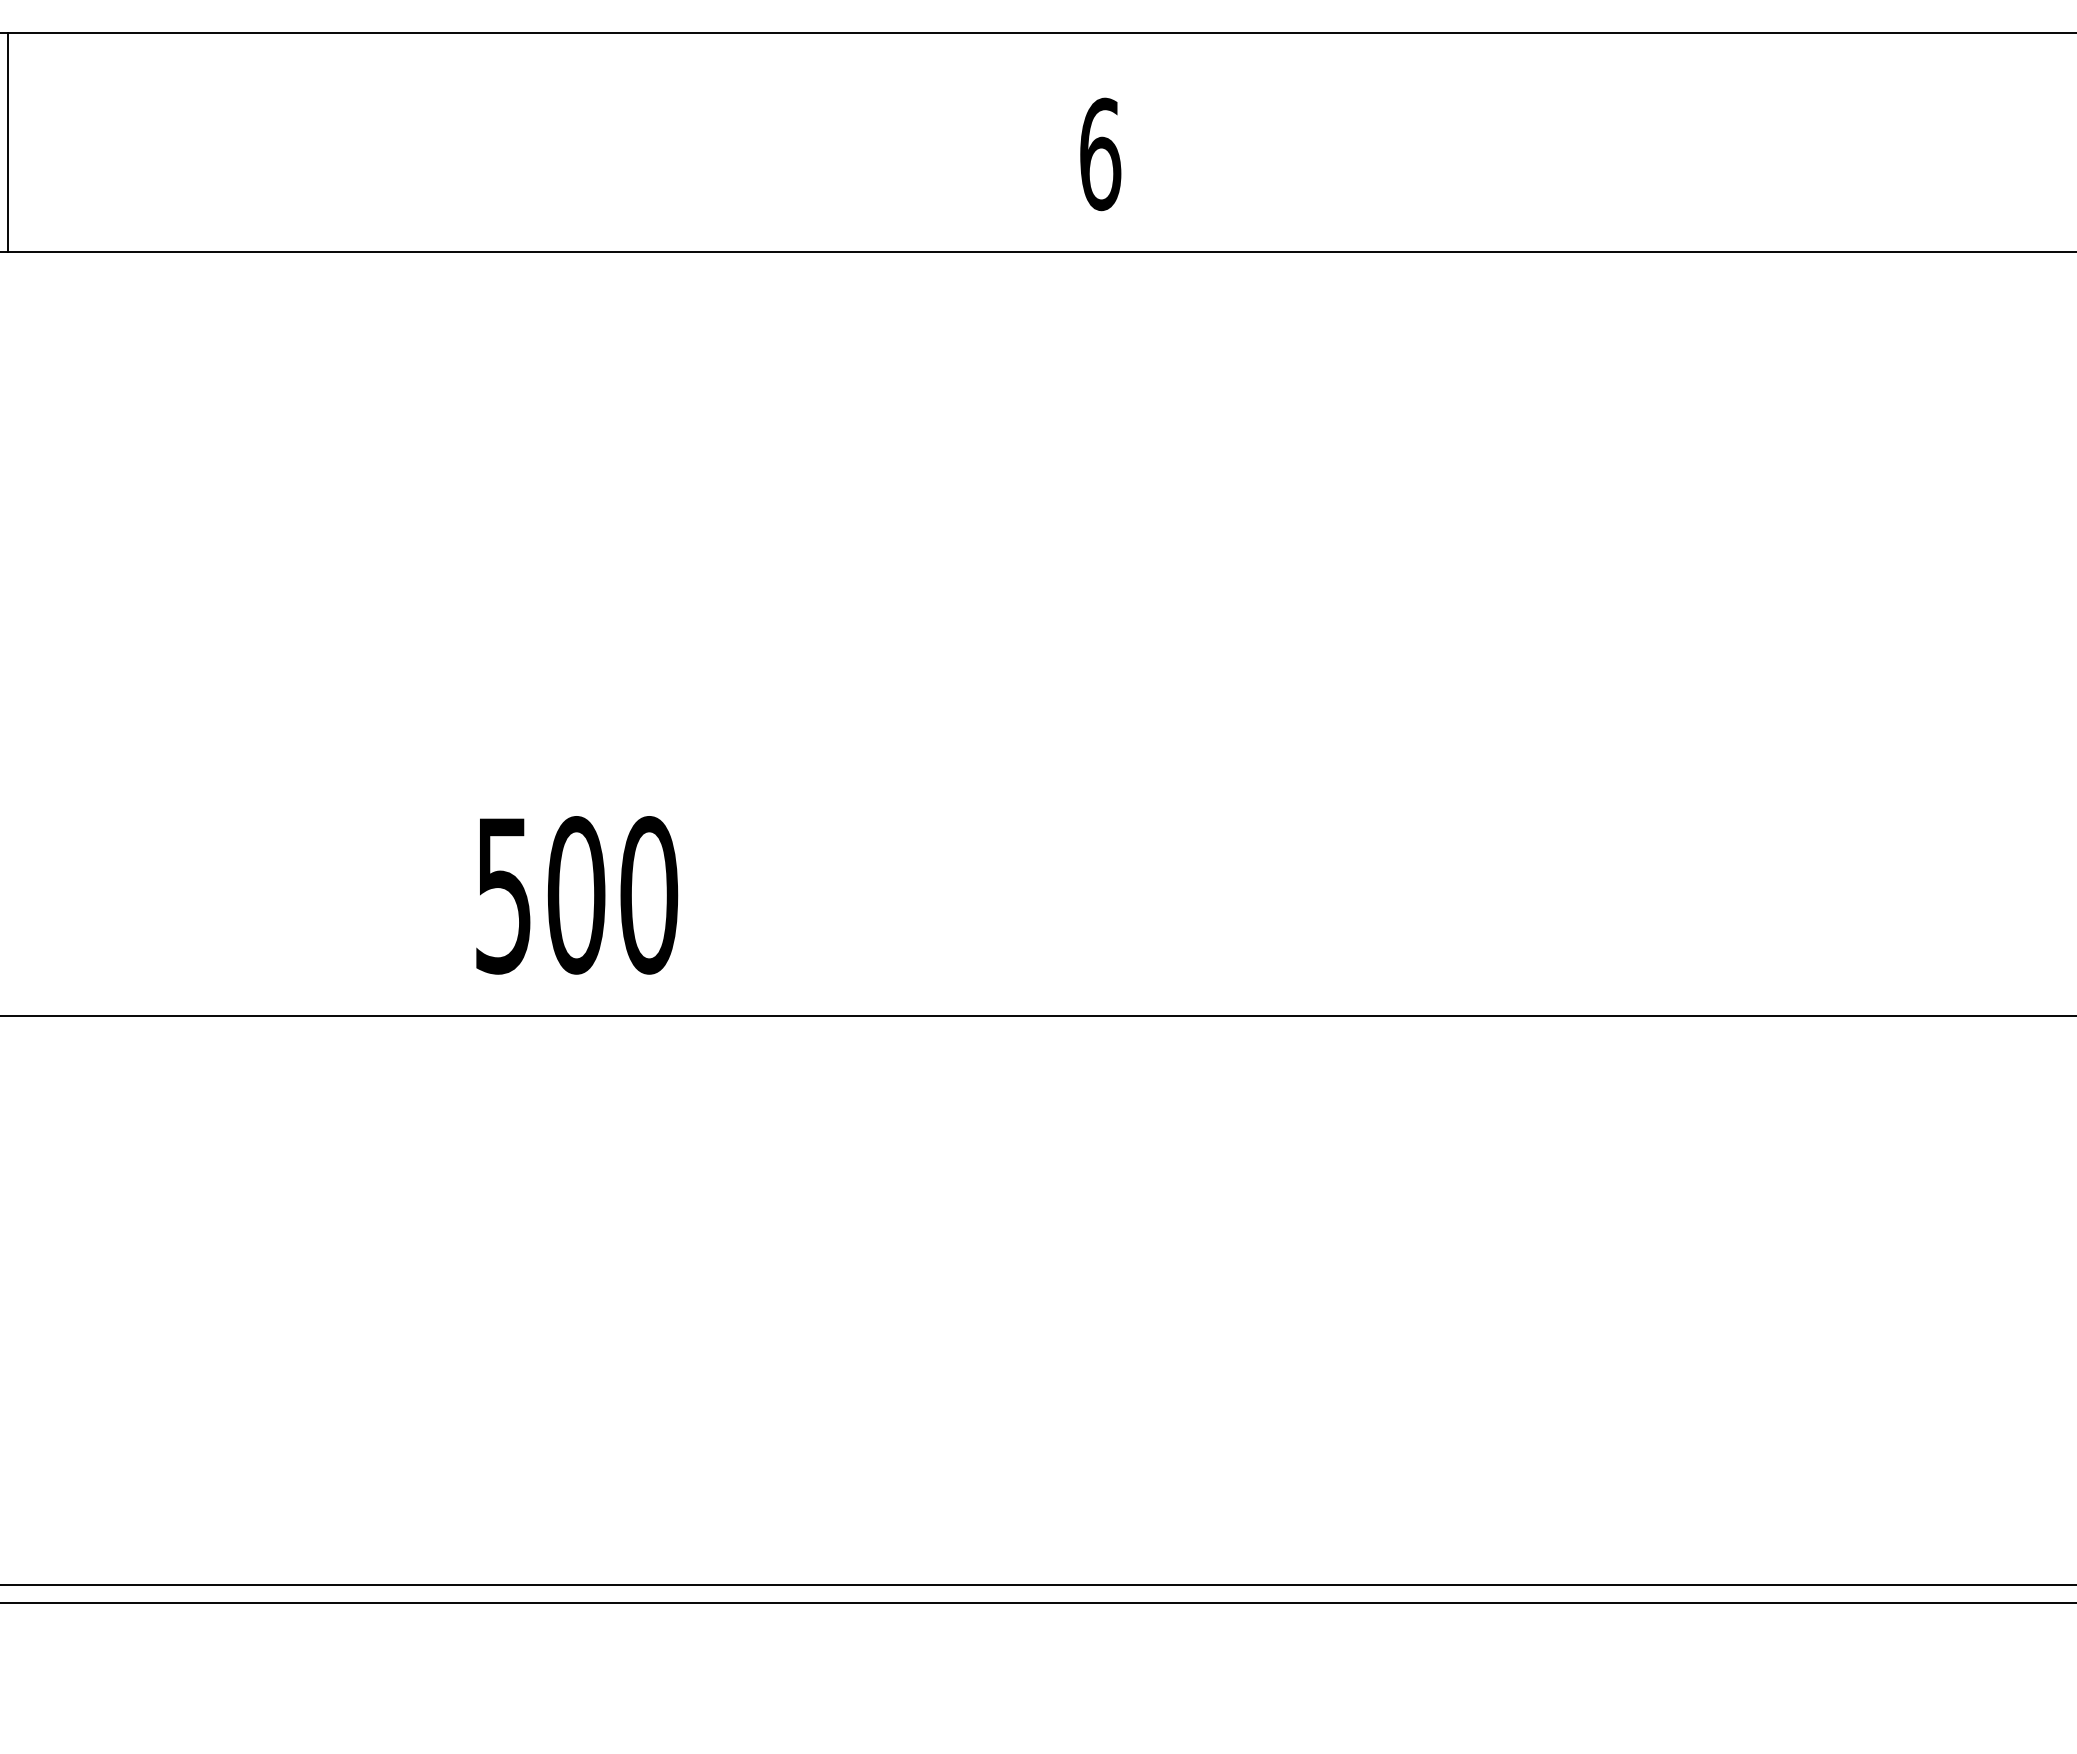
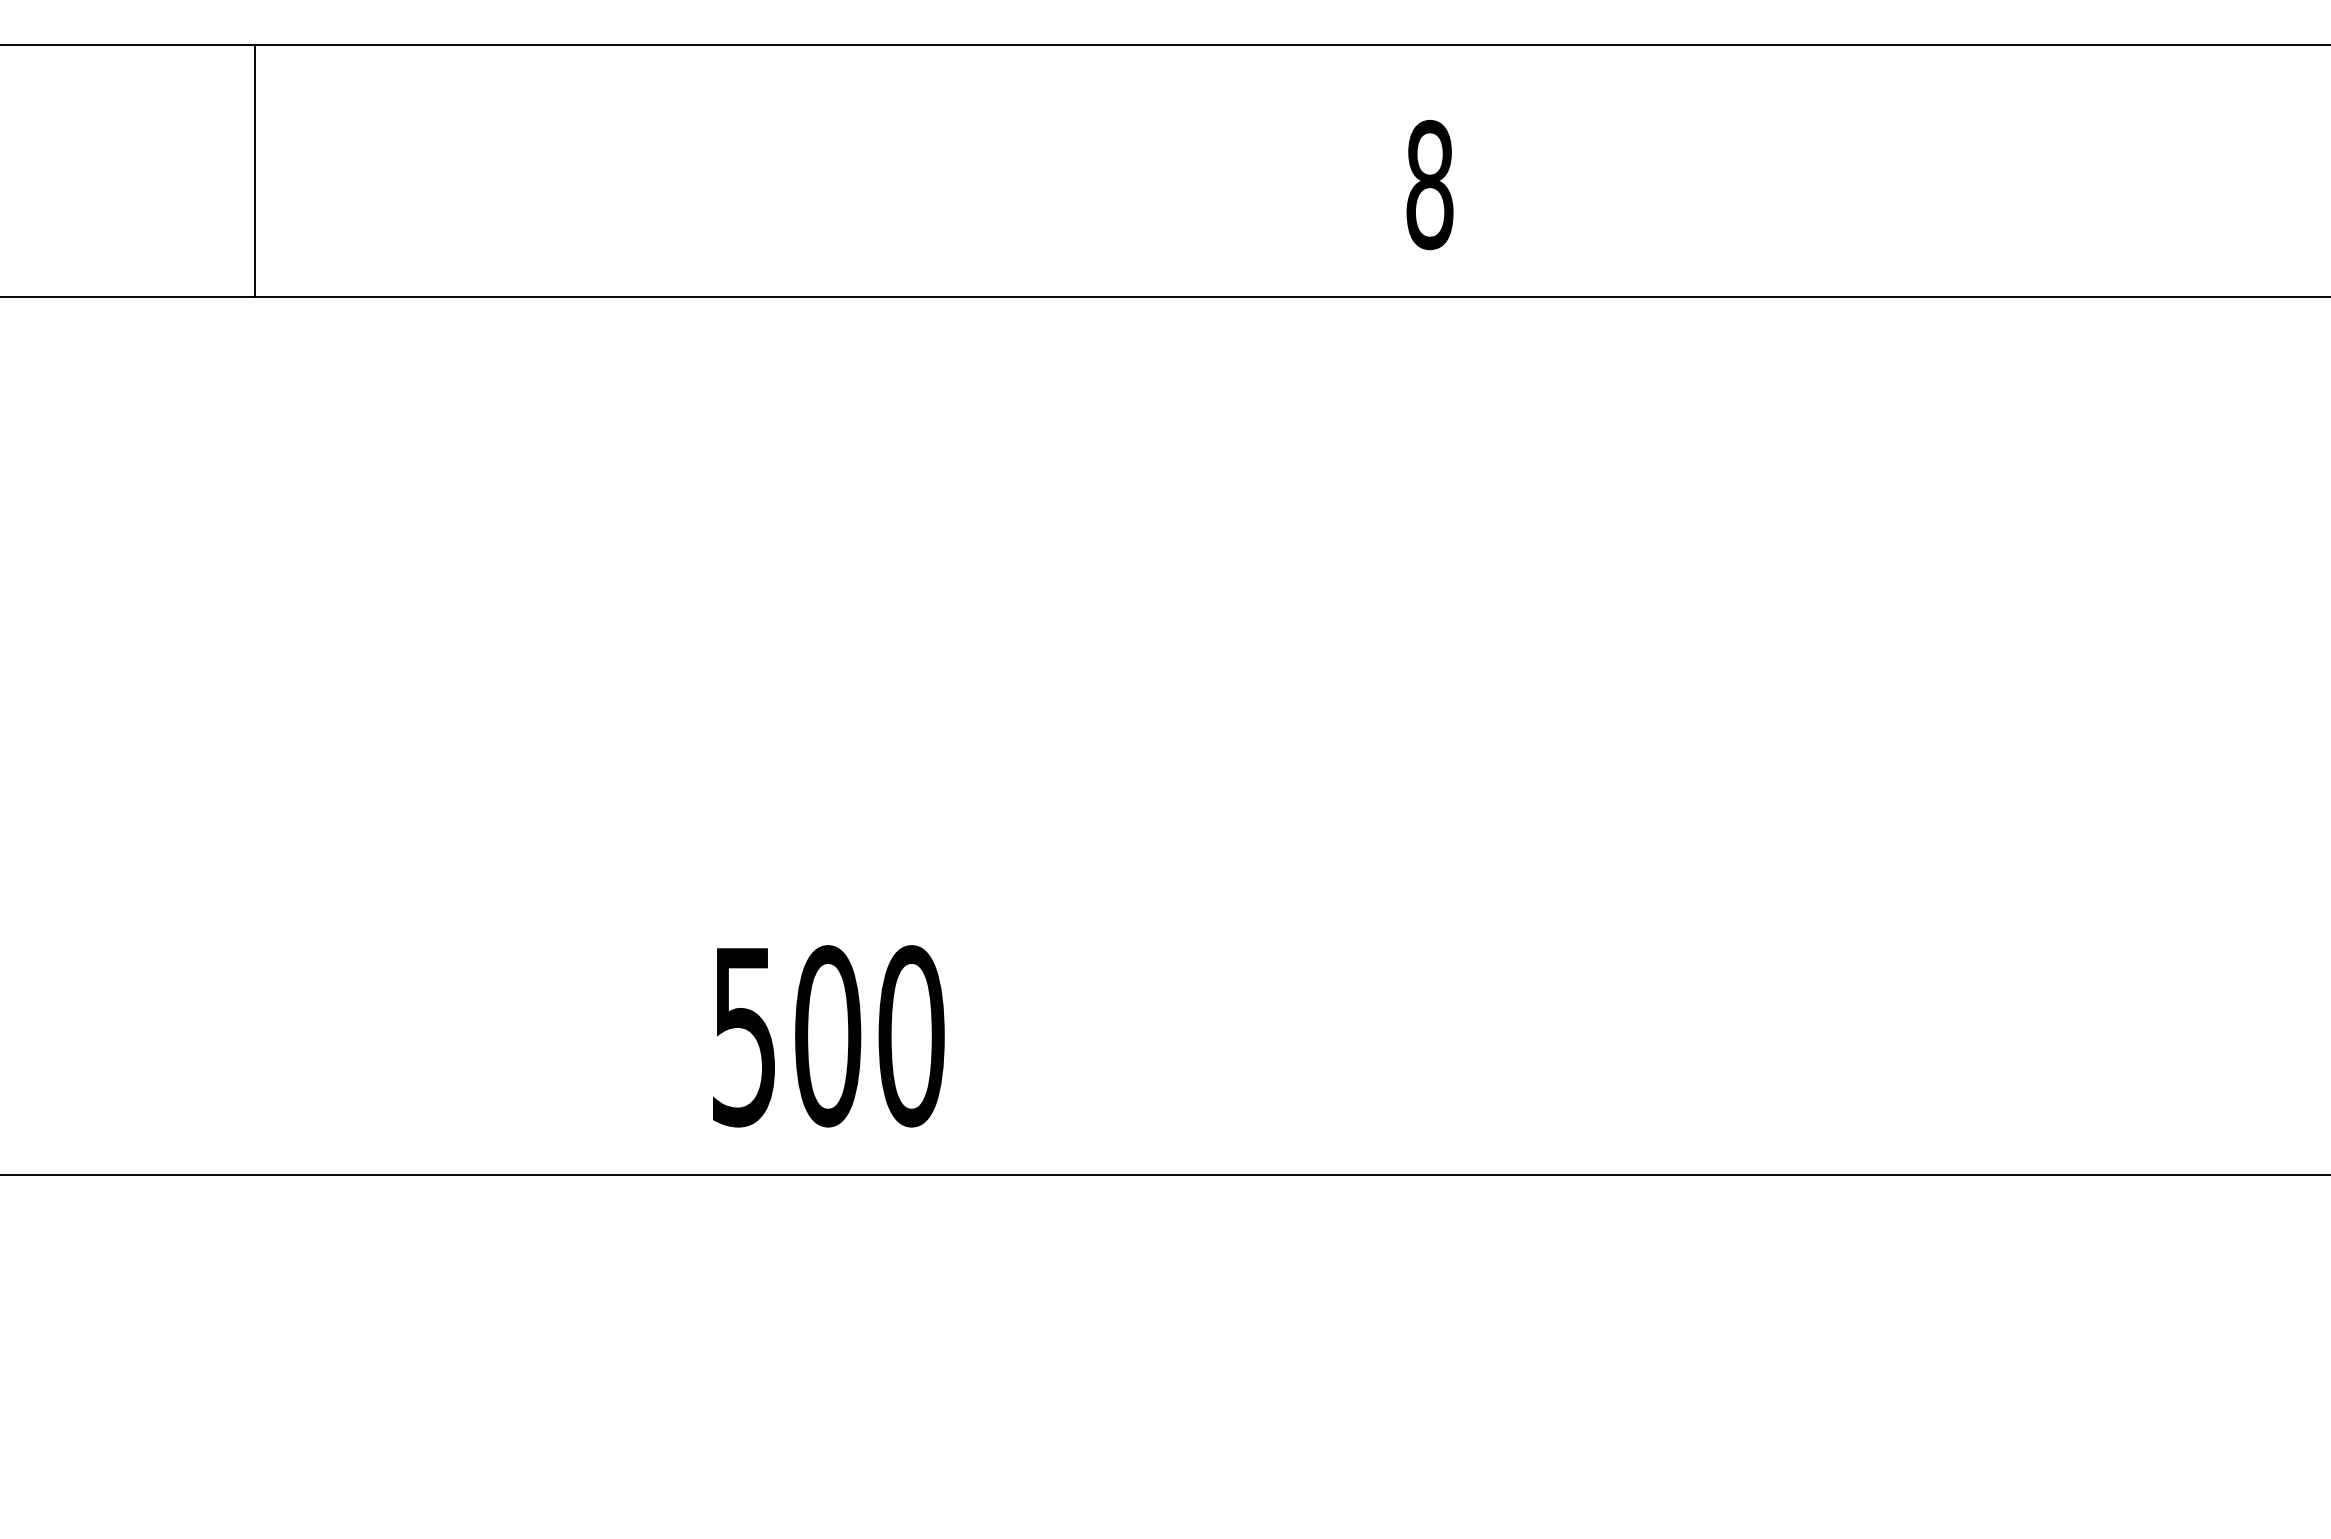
line: (7, 141) -> (254, 170), moved
text: (1100, 154) -> (1430, 185), 6 -> 8

